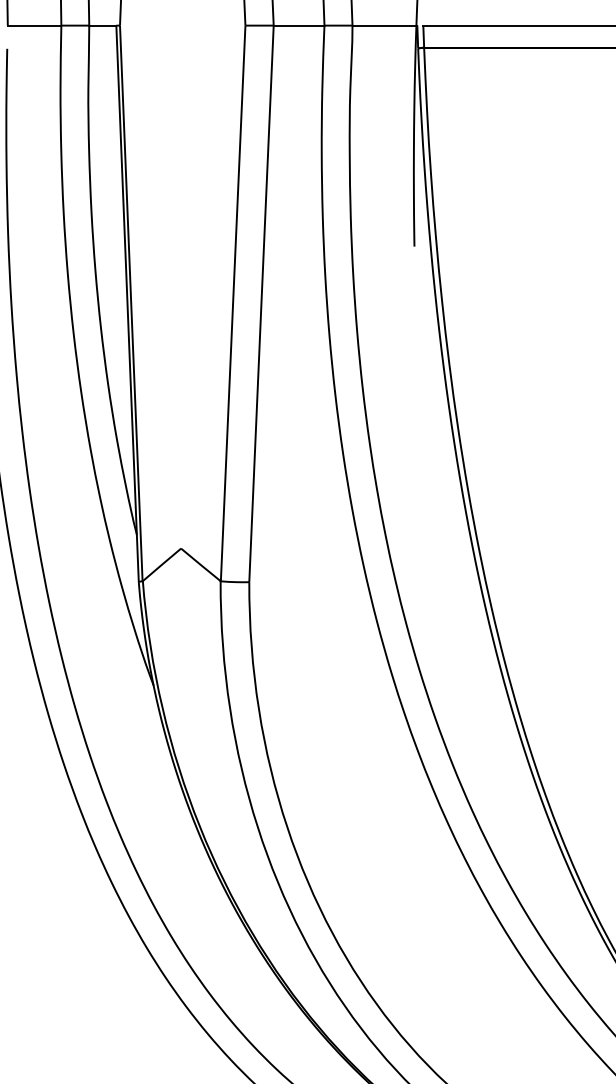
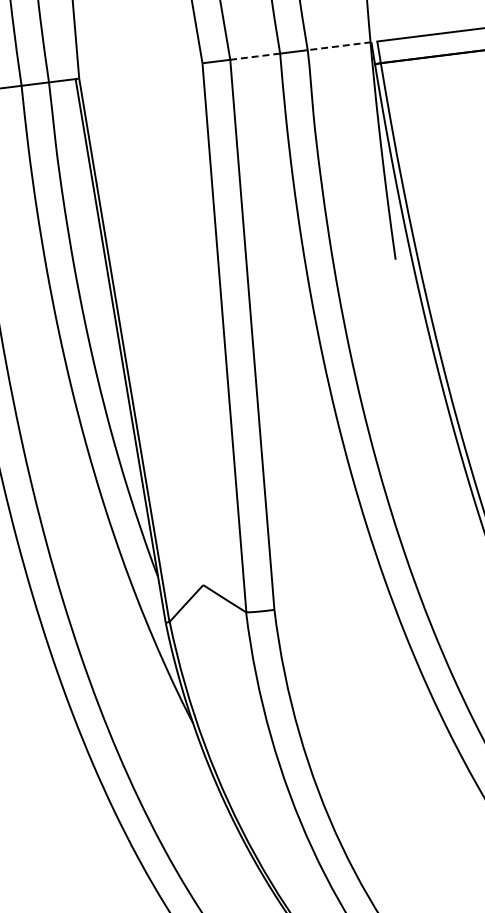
line: (298, 25) -> (254, 56), solid -> dashed
line: (384, 25) -> (339, 46), solid -> dashed

